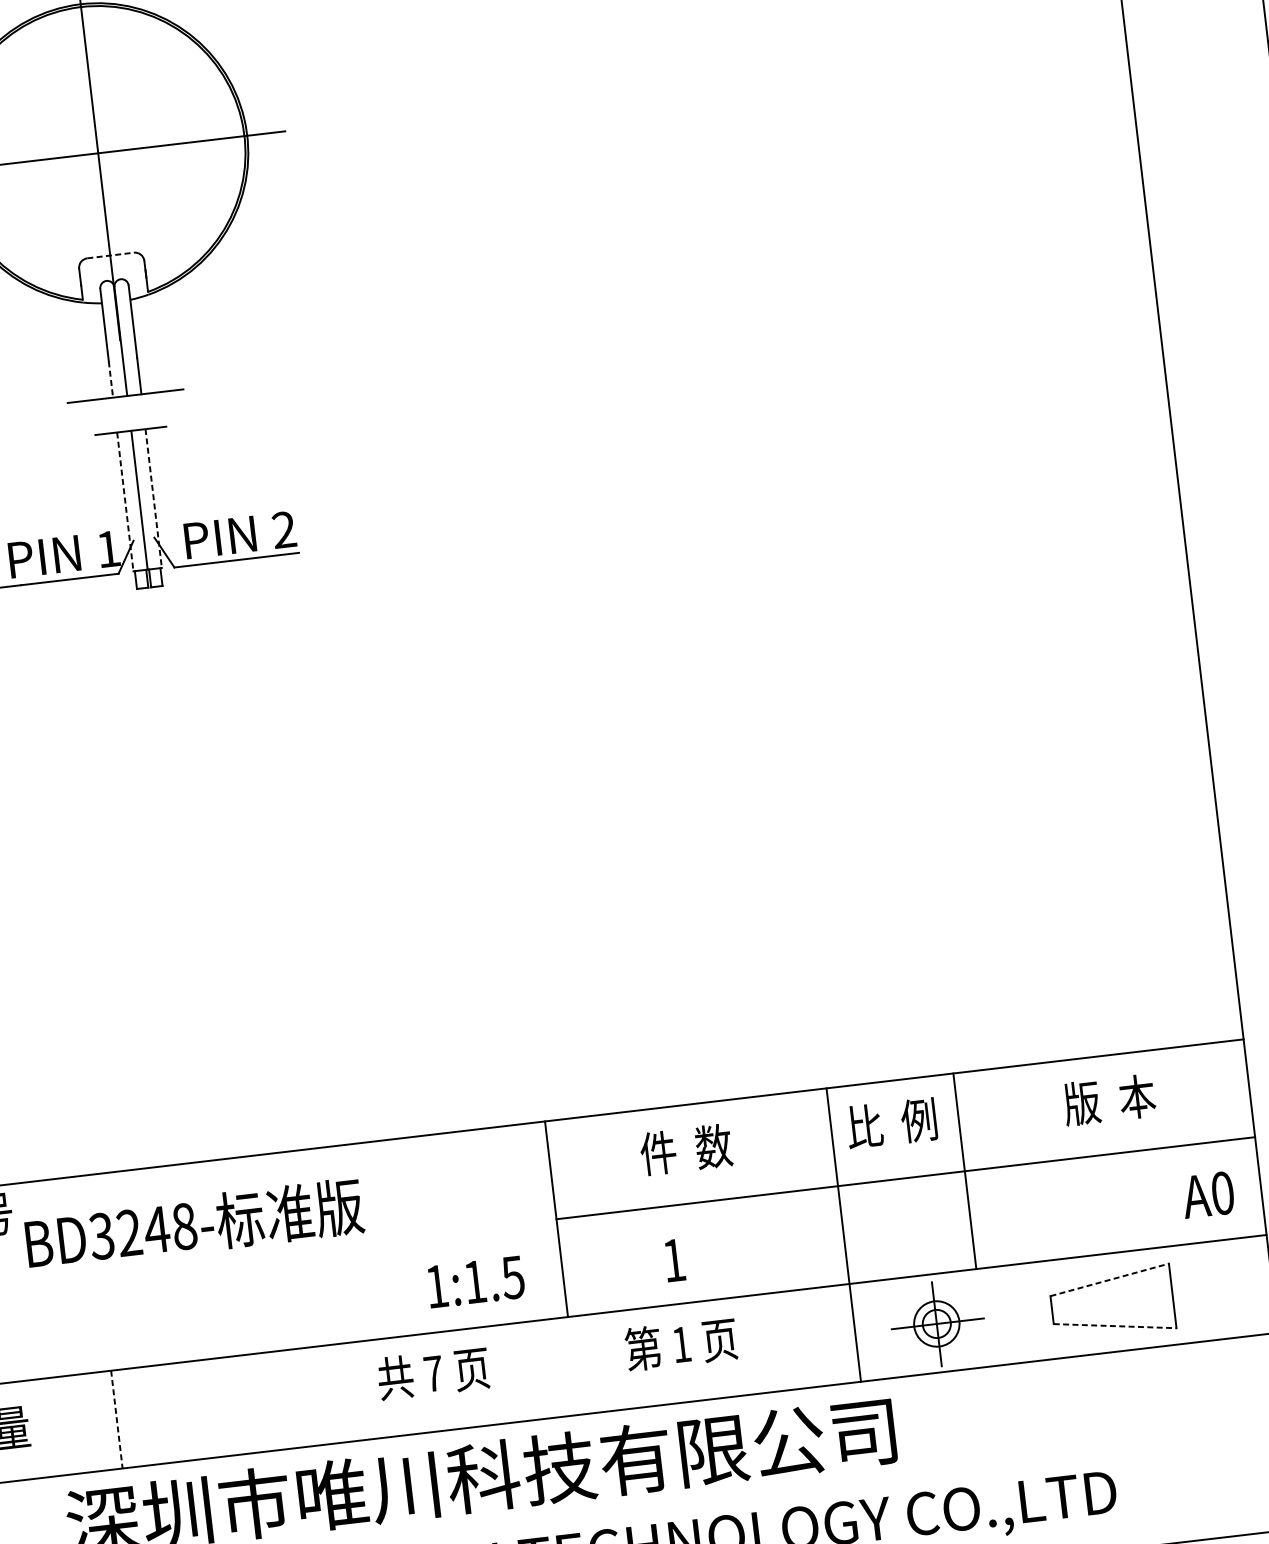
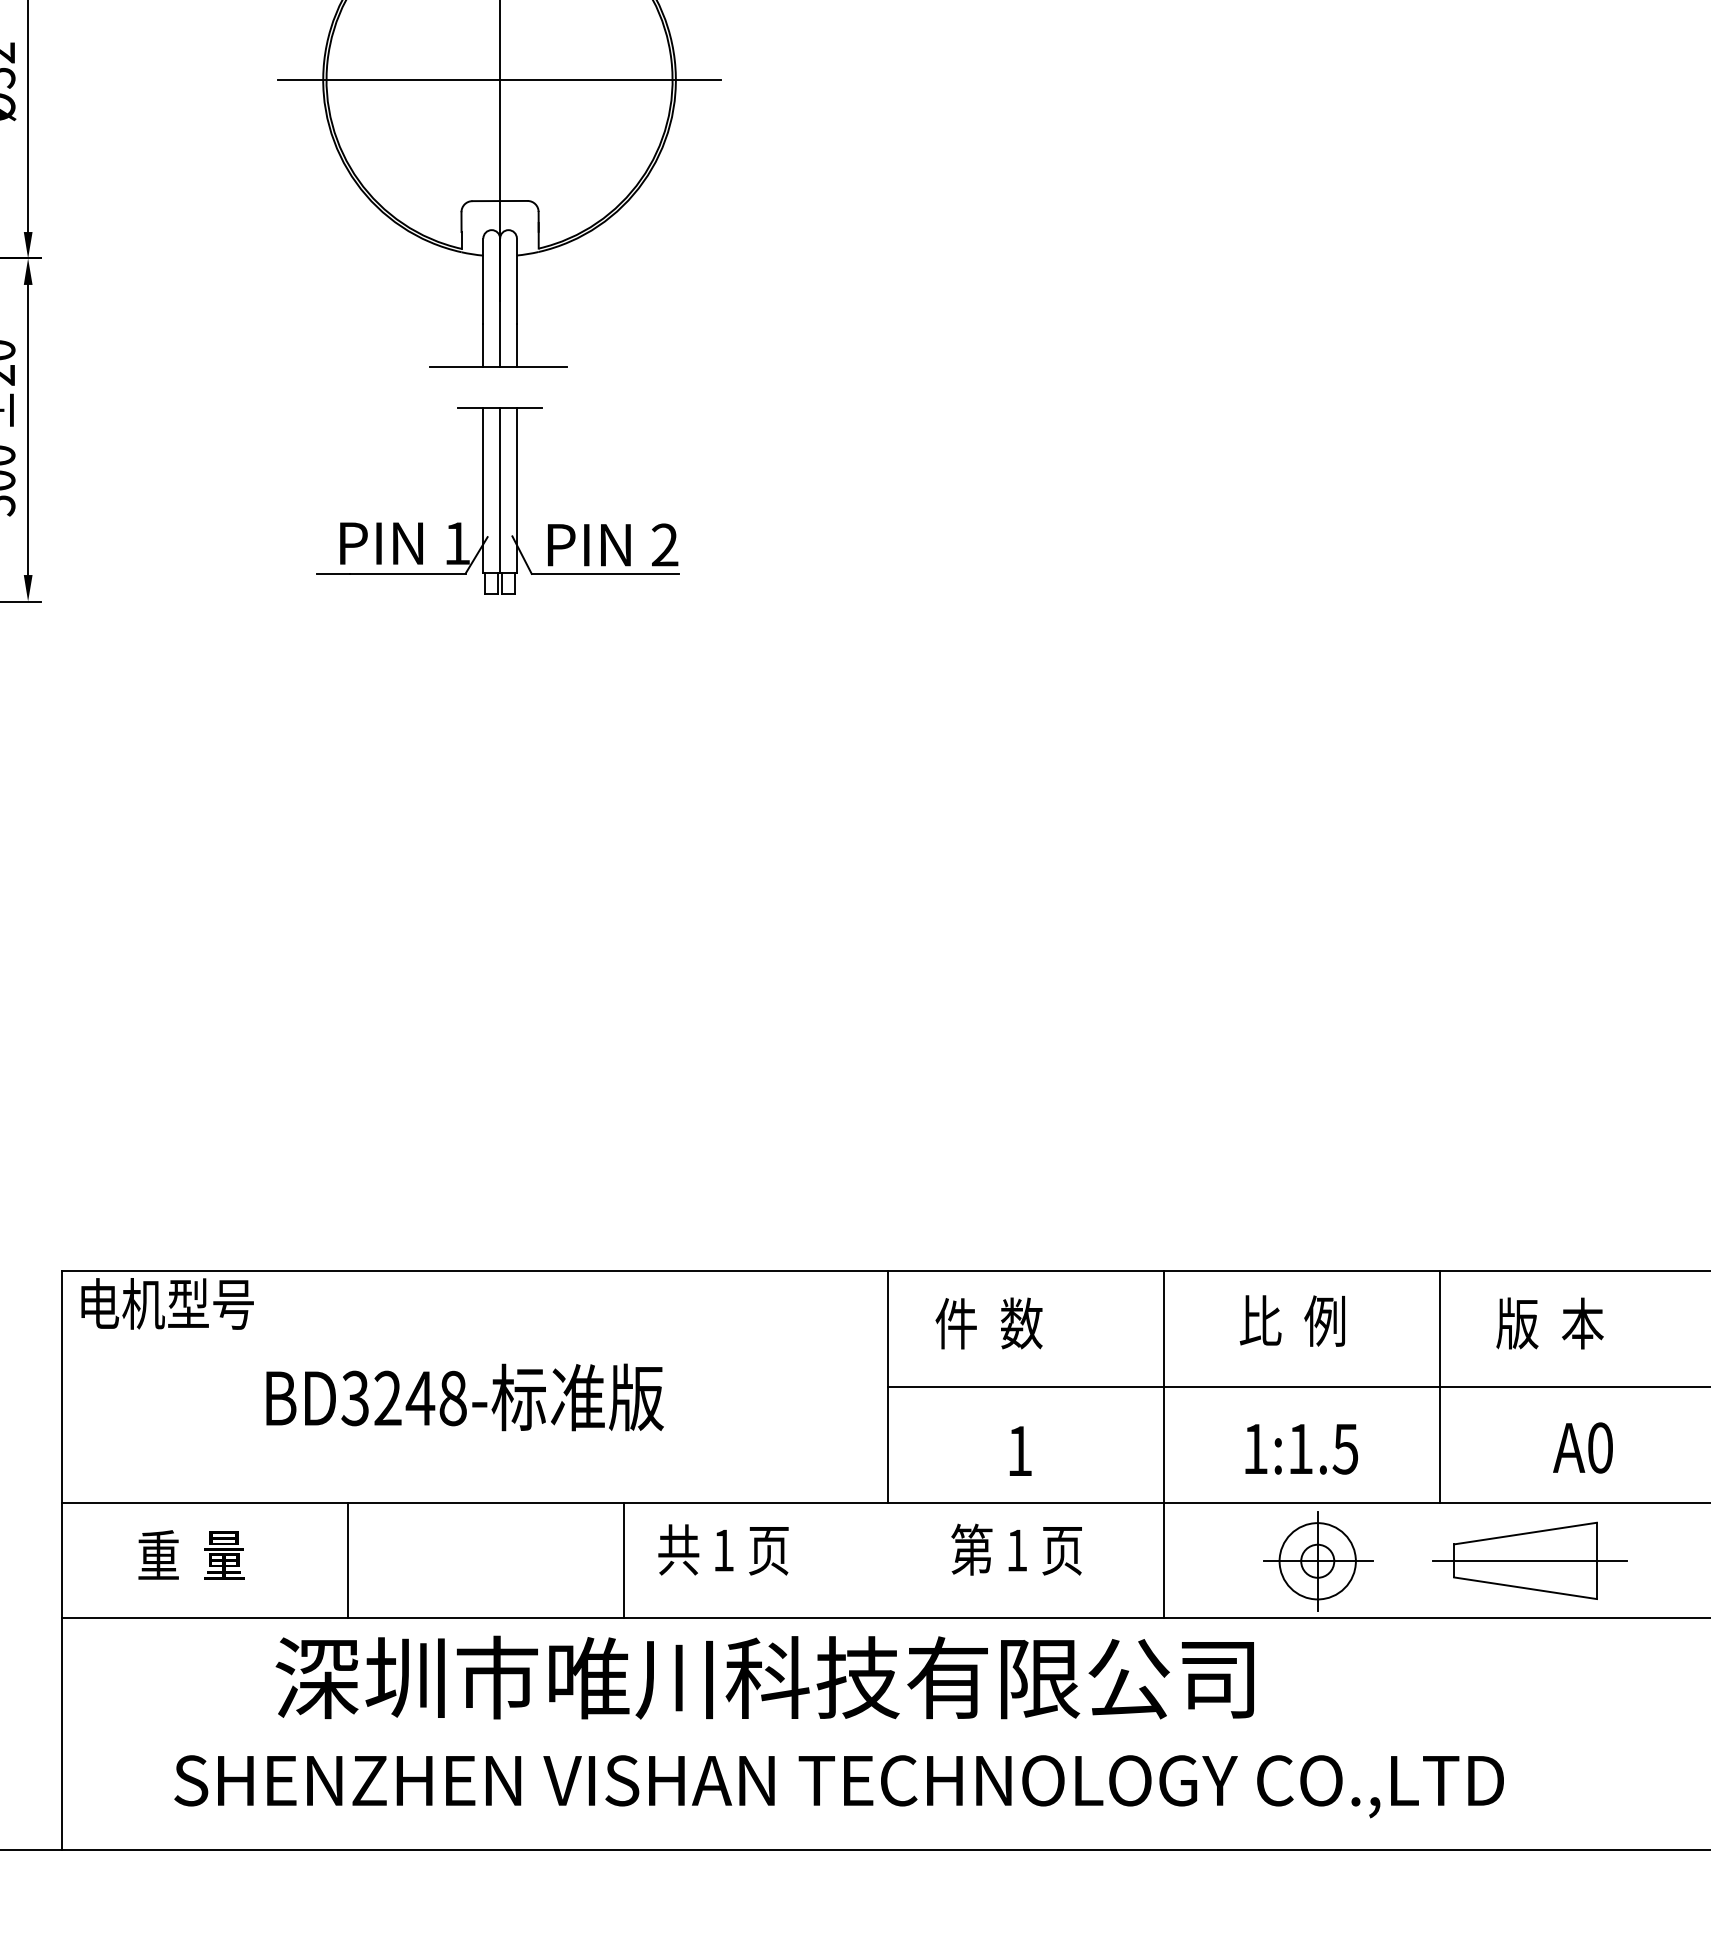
line: (111, 255) -> (500, 201), dashed -> solid
line: (111, 380) -> (483, 346), dashed -> solid
line: (153, 499) -> (516, 491), dashed -> solid
line: (125, 502) -> (483, 491), dashed -> solid
text: (685, 1149) -> (988, 1323), moved
line: (964, 1170) -> (1440, 1386), moved
text: (1207, 1194) -> (1582, 1447), moved
text: (194, 1224) -> (464, 1397), moved
line: (843, 1234) -> (1164, 1444), moved
line: (1110, 1279) -> (1526, 1533), dashed -> solid
text: (475, 1282) -> (1301, 1449), moved
line: (1116, 1302) -> (1530, 1560), added
circle: (936, 1324) -> (1317, 1561), size x1.43
line: (1115, 1326) -> (1526, 1588), dashed -> solid
text: (433, 1373) -> (723, 1550), 7 -> 1
line: (349, 1392) -> (623, 1560), added
line: (116, 1419) -> (347, 1560), dashed -> solid

